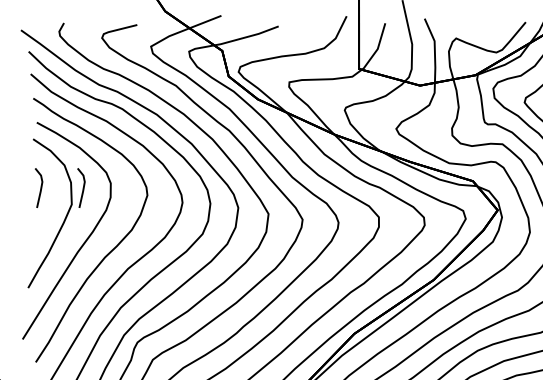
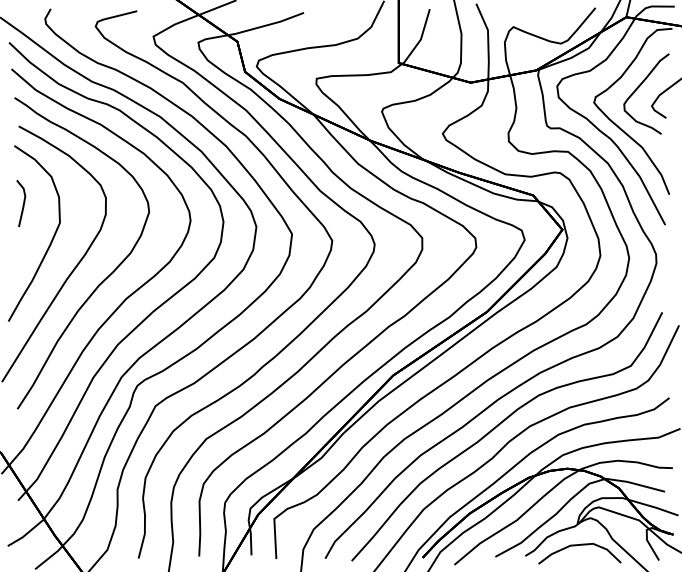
part: (81, 188) -> (71, 203), removed

